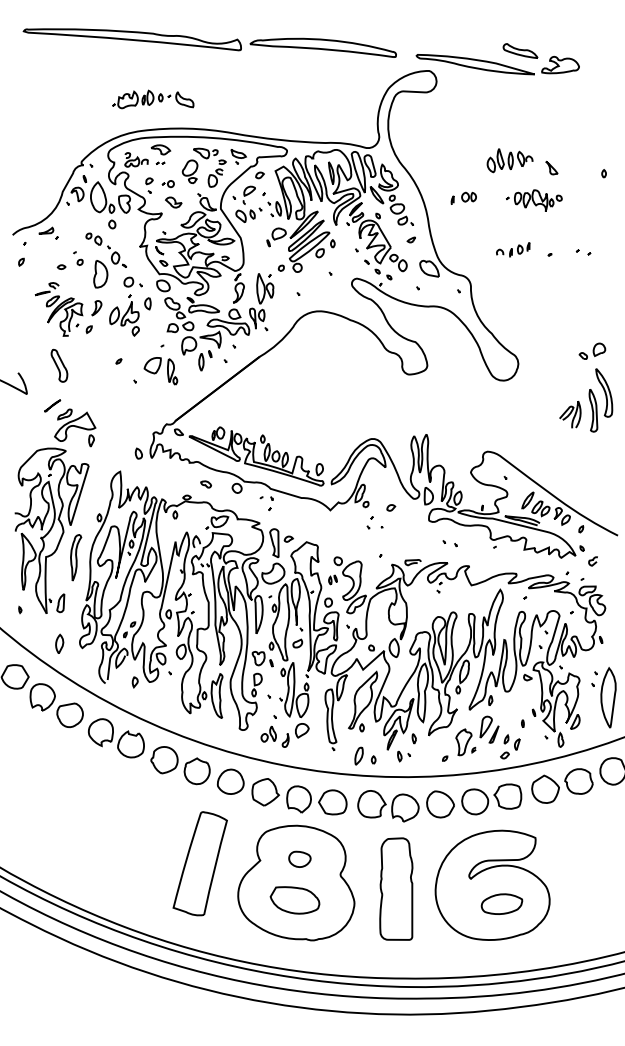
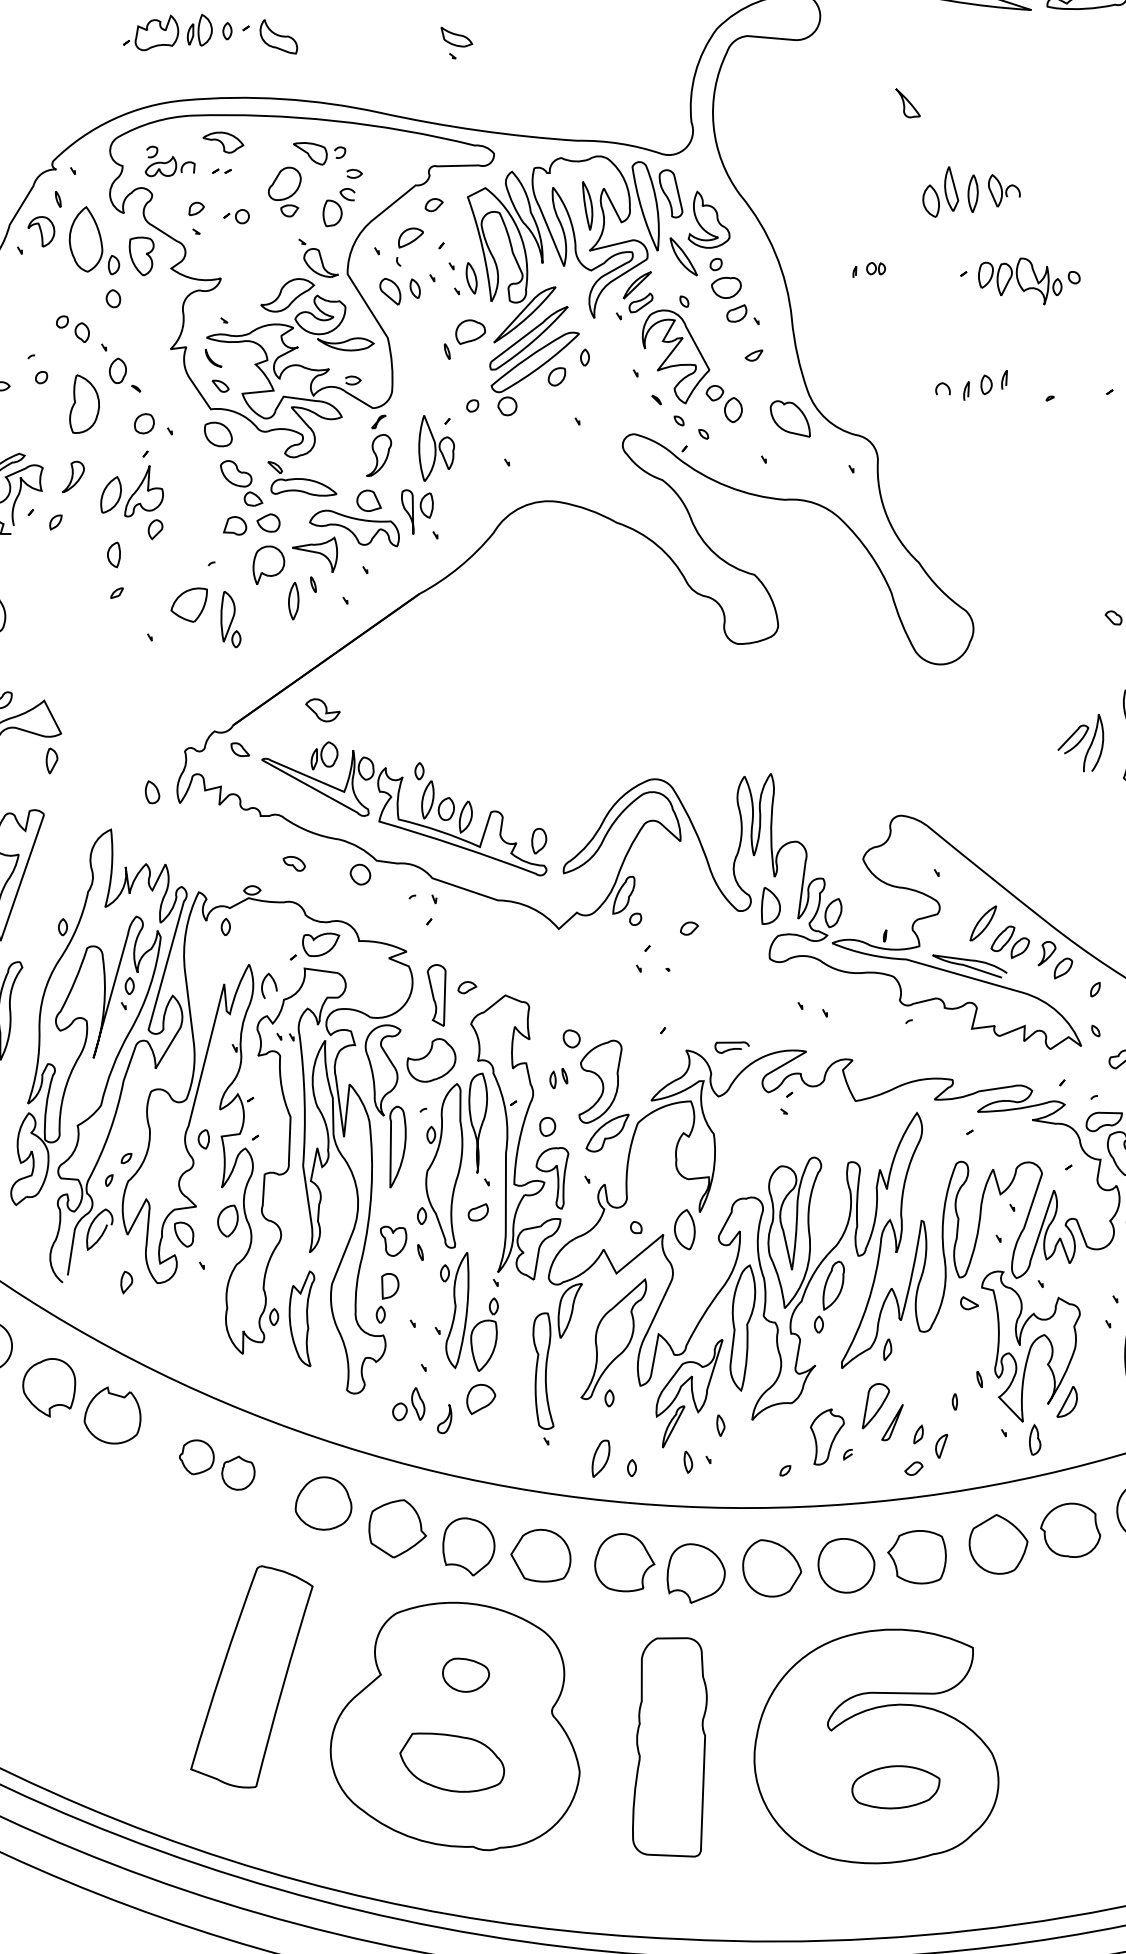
part: (238, 156) -> (456, 42), moved
part: (551, 167) -> (907, 102), moved
part: (463, 197) -> (868, 268), size x0.6
part: (173, 202) -> (322, 710), moved
part: (147, 303) -> (113, 554), moved
part: (180, 765) -> (217, 1464), size x0.6

